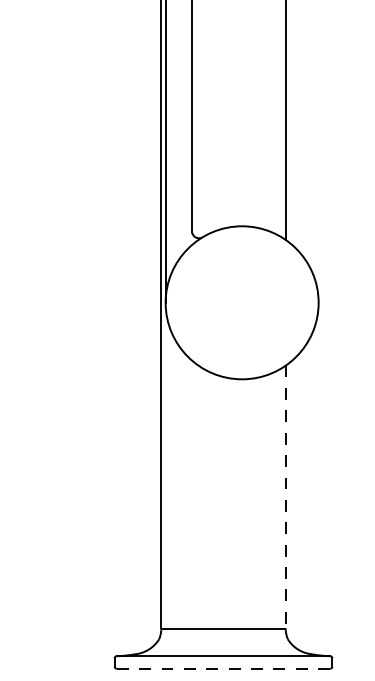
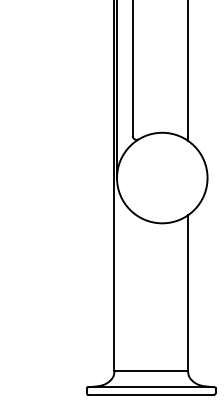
line: (286, 496) -> (188, 292), dashed -> solid
line: (223, 668) -> (151, 394), dashed -> solid

